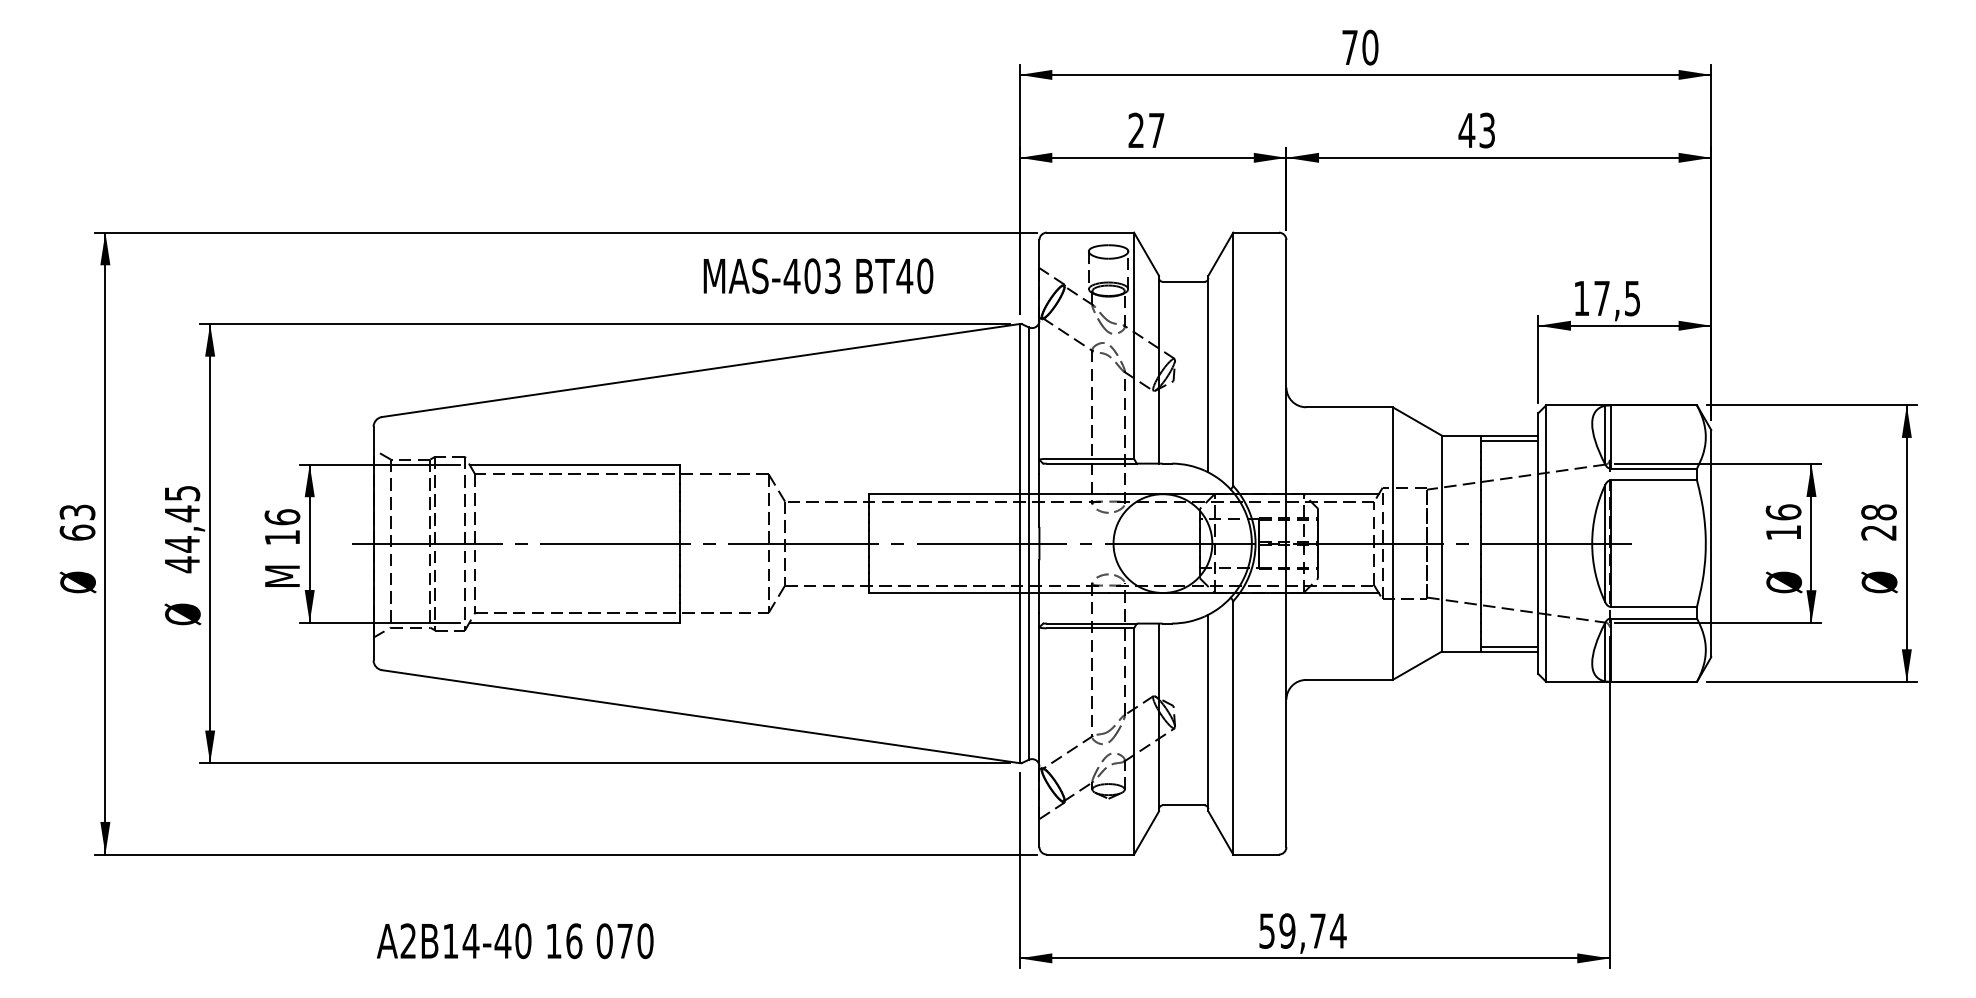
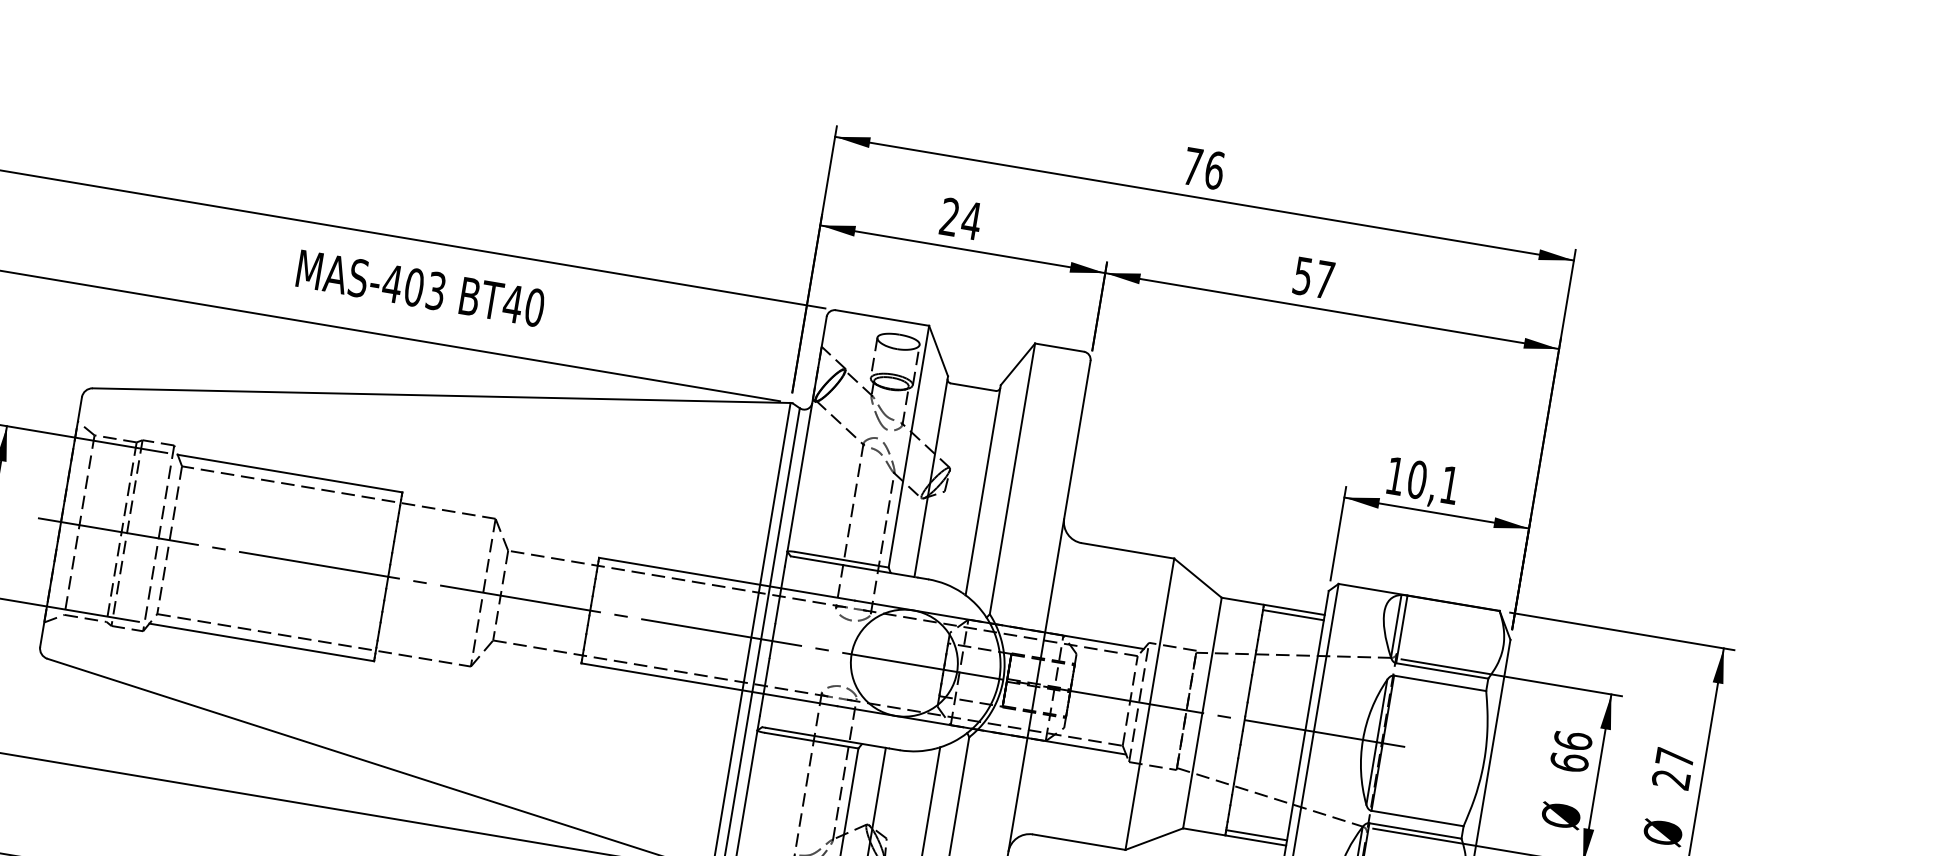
text: (1370, 47) -> (1214, 170), 70 -> 76
text: (1156, 130) -> (971, 220), 27 -> 24
text: (1476, 130) -> (1313, 277), 43 -> 57
text: (818, 276) -> (420, 288), moved
text: (1616, 298) -> (1432, 482), 17,5 -> 10,1
text: (1878, 512) -> (1674, 757), 28 -> 27
text: (1783, 532) -> (1569, 762), 16 -> 66

